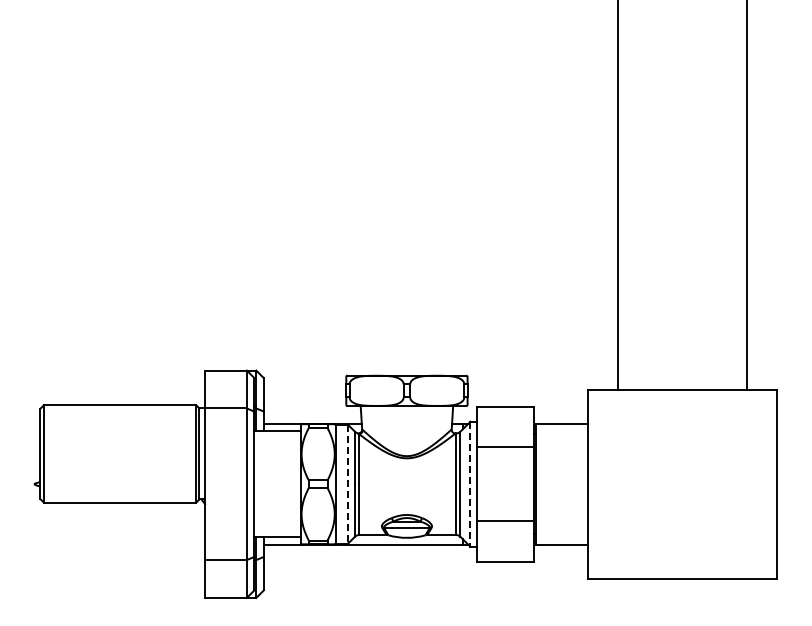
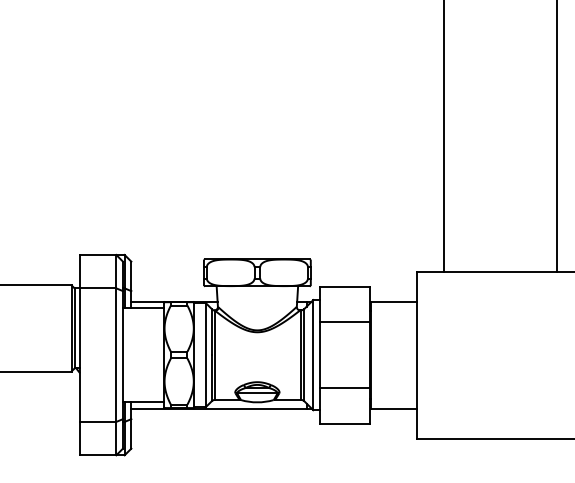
line: (348, 484) -> (205, 355), dashed -> solid
line: (470, 484) -> (313, 355), dashed -> solid

